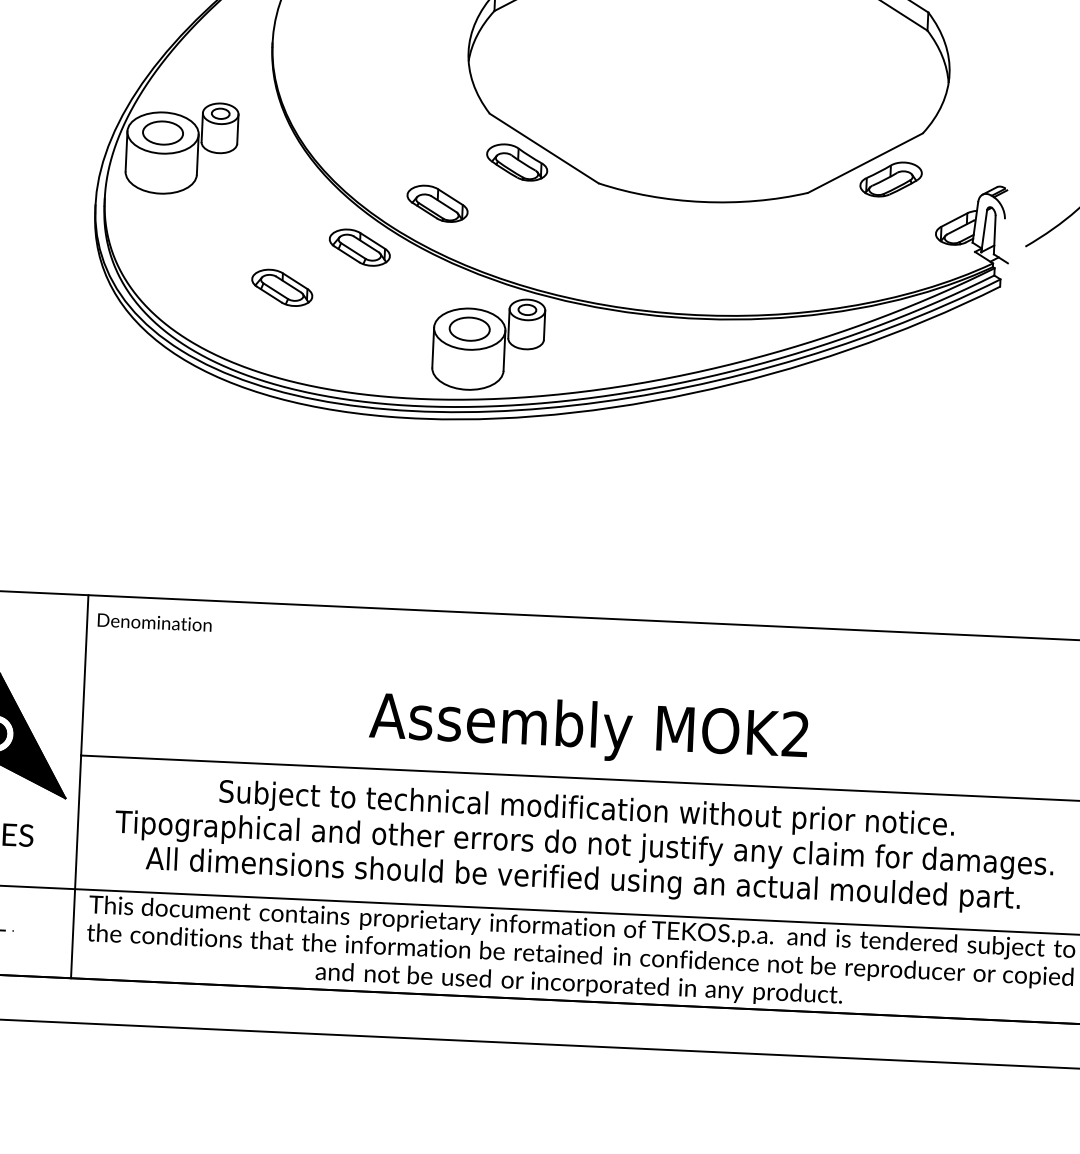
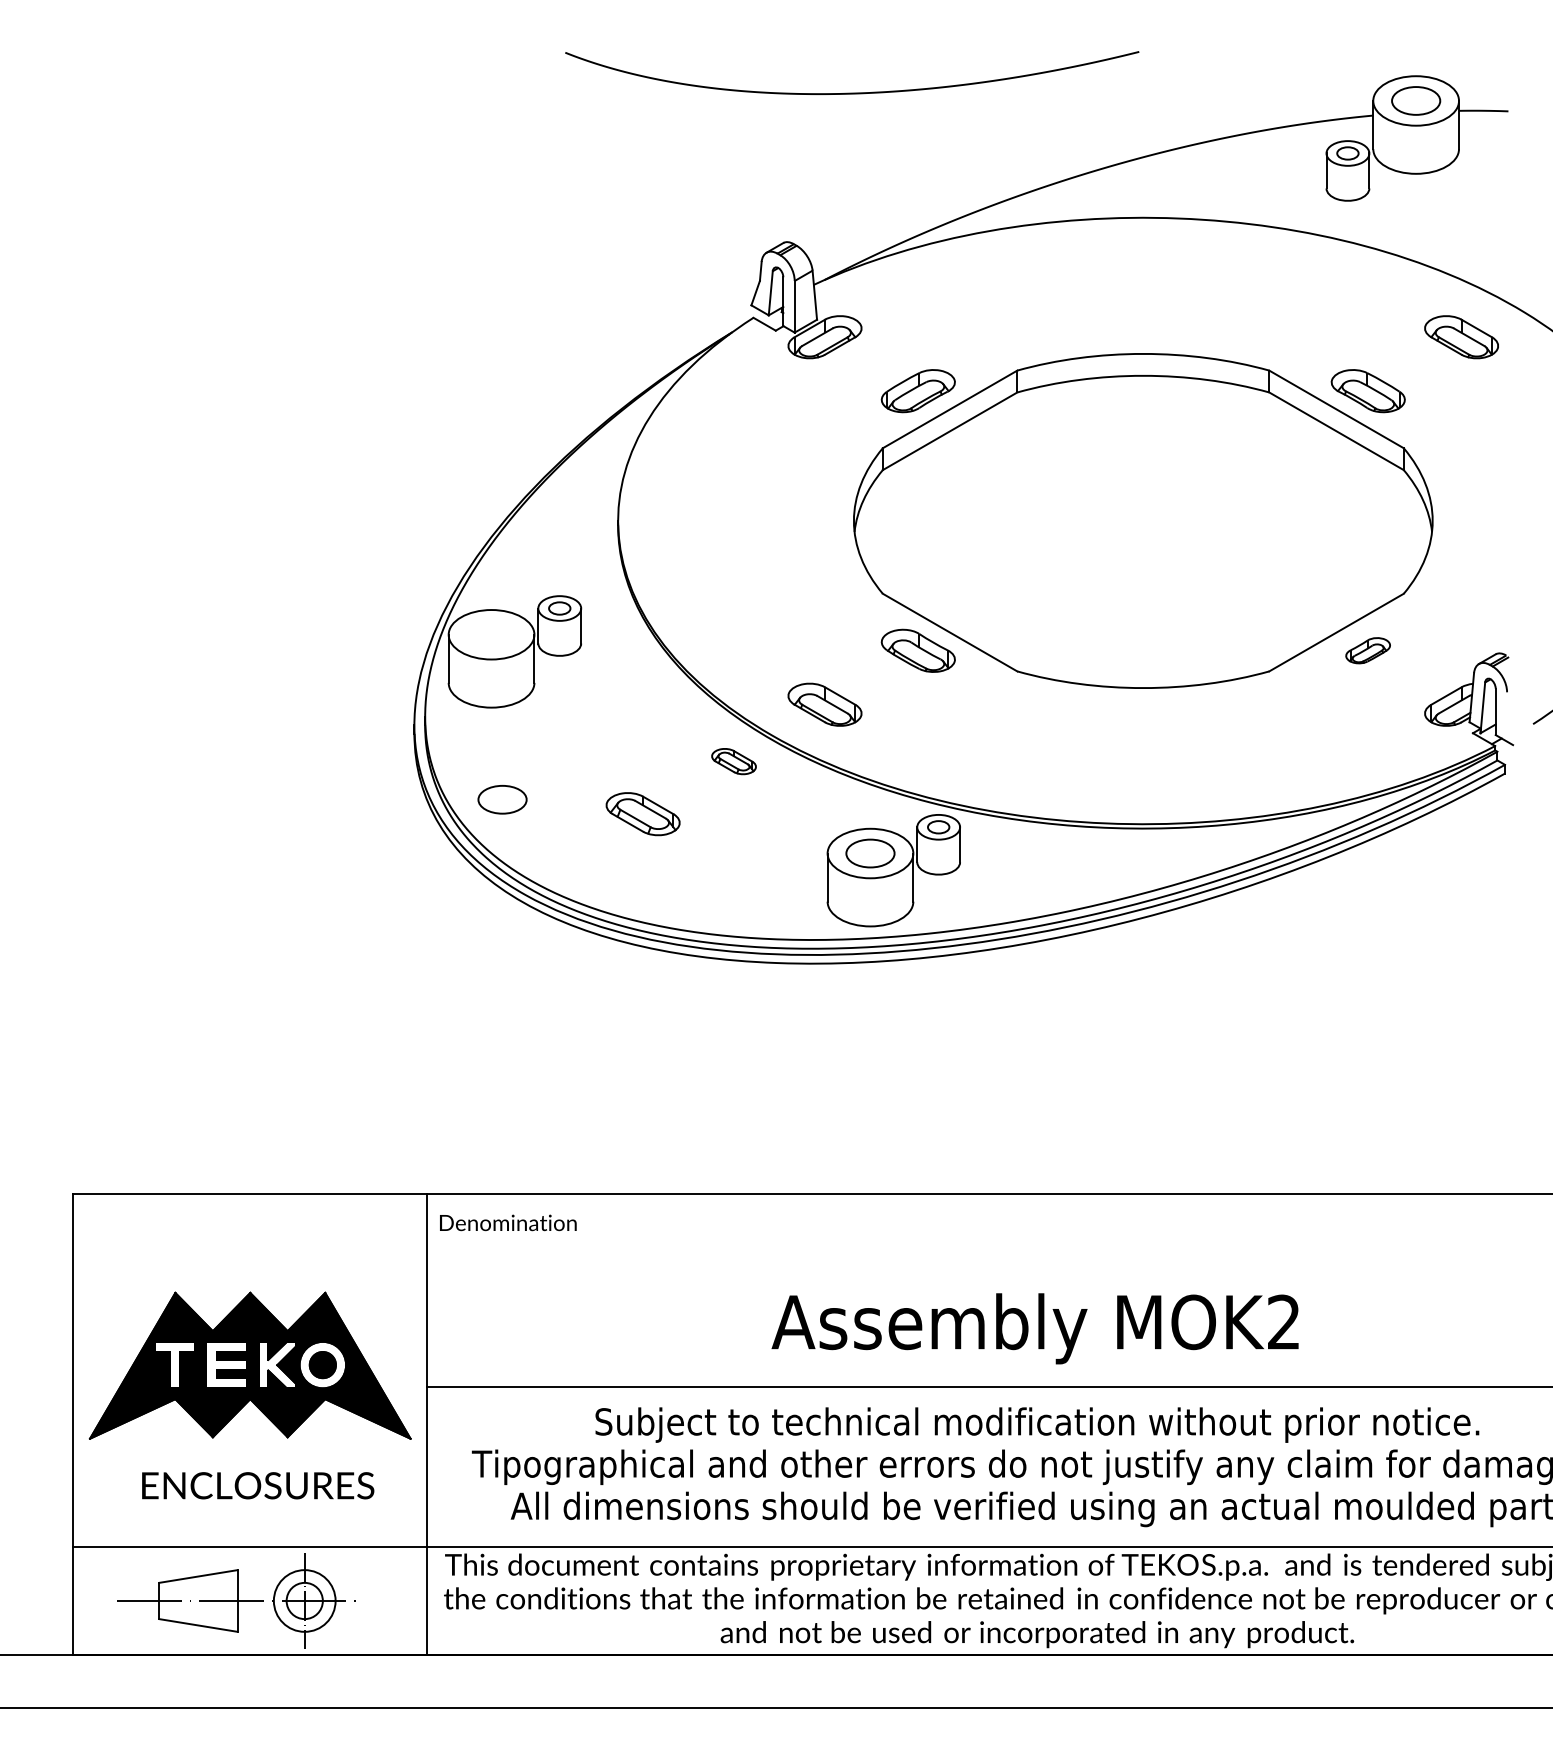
part: (163, 132) -> (502, 799), moved
part: (890, 179) -> (1367, 650), size x0.6
part: (359, 247) -> (733, 761), size x0.6

